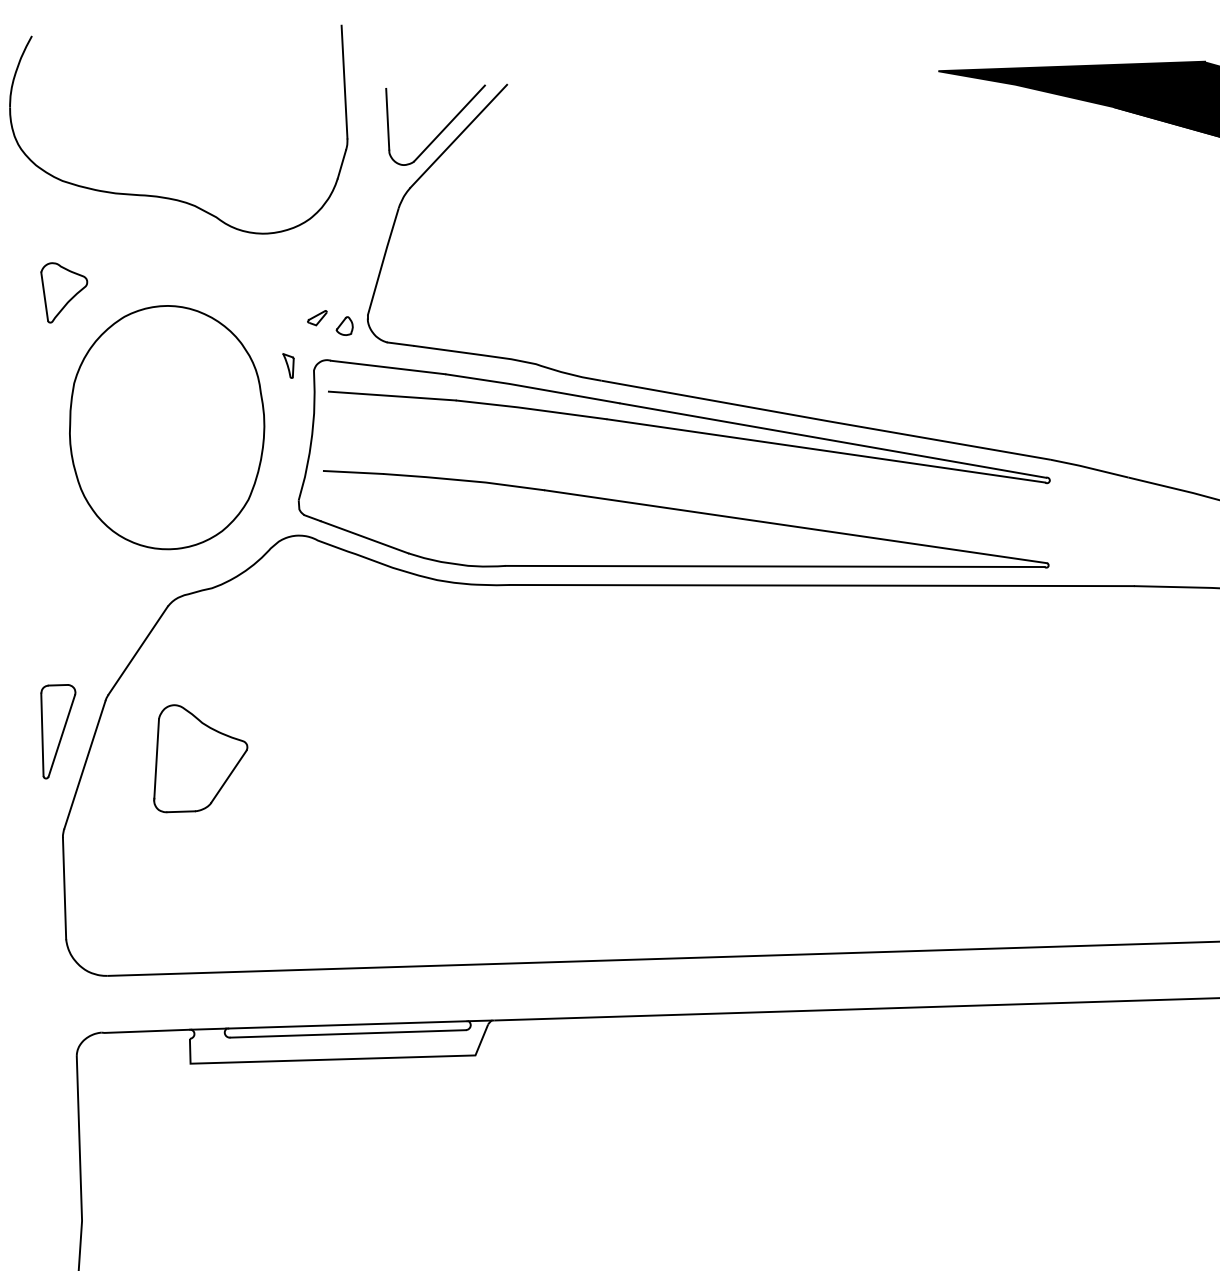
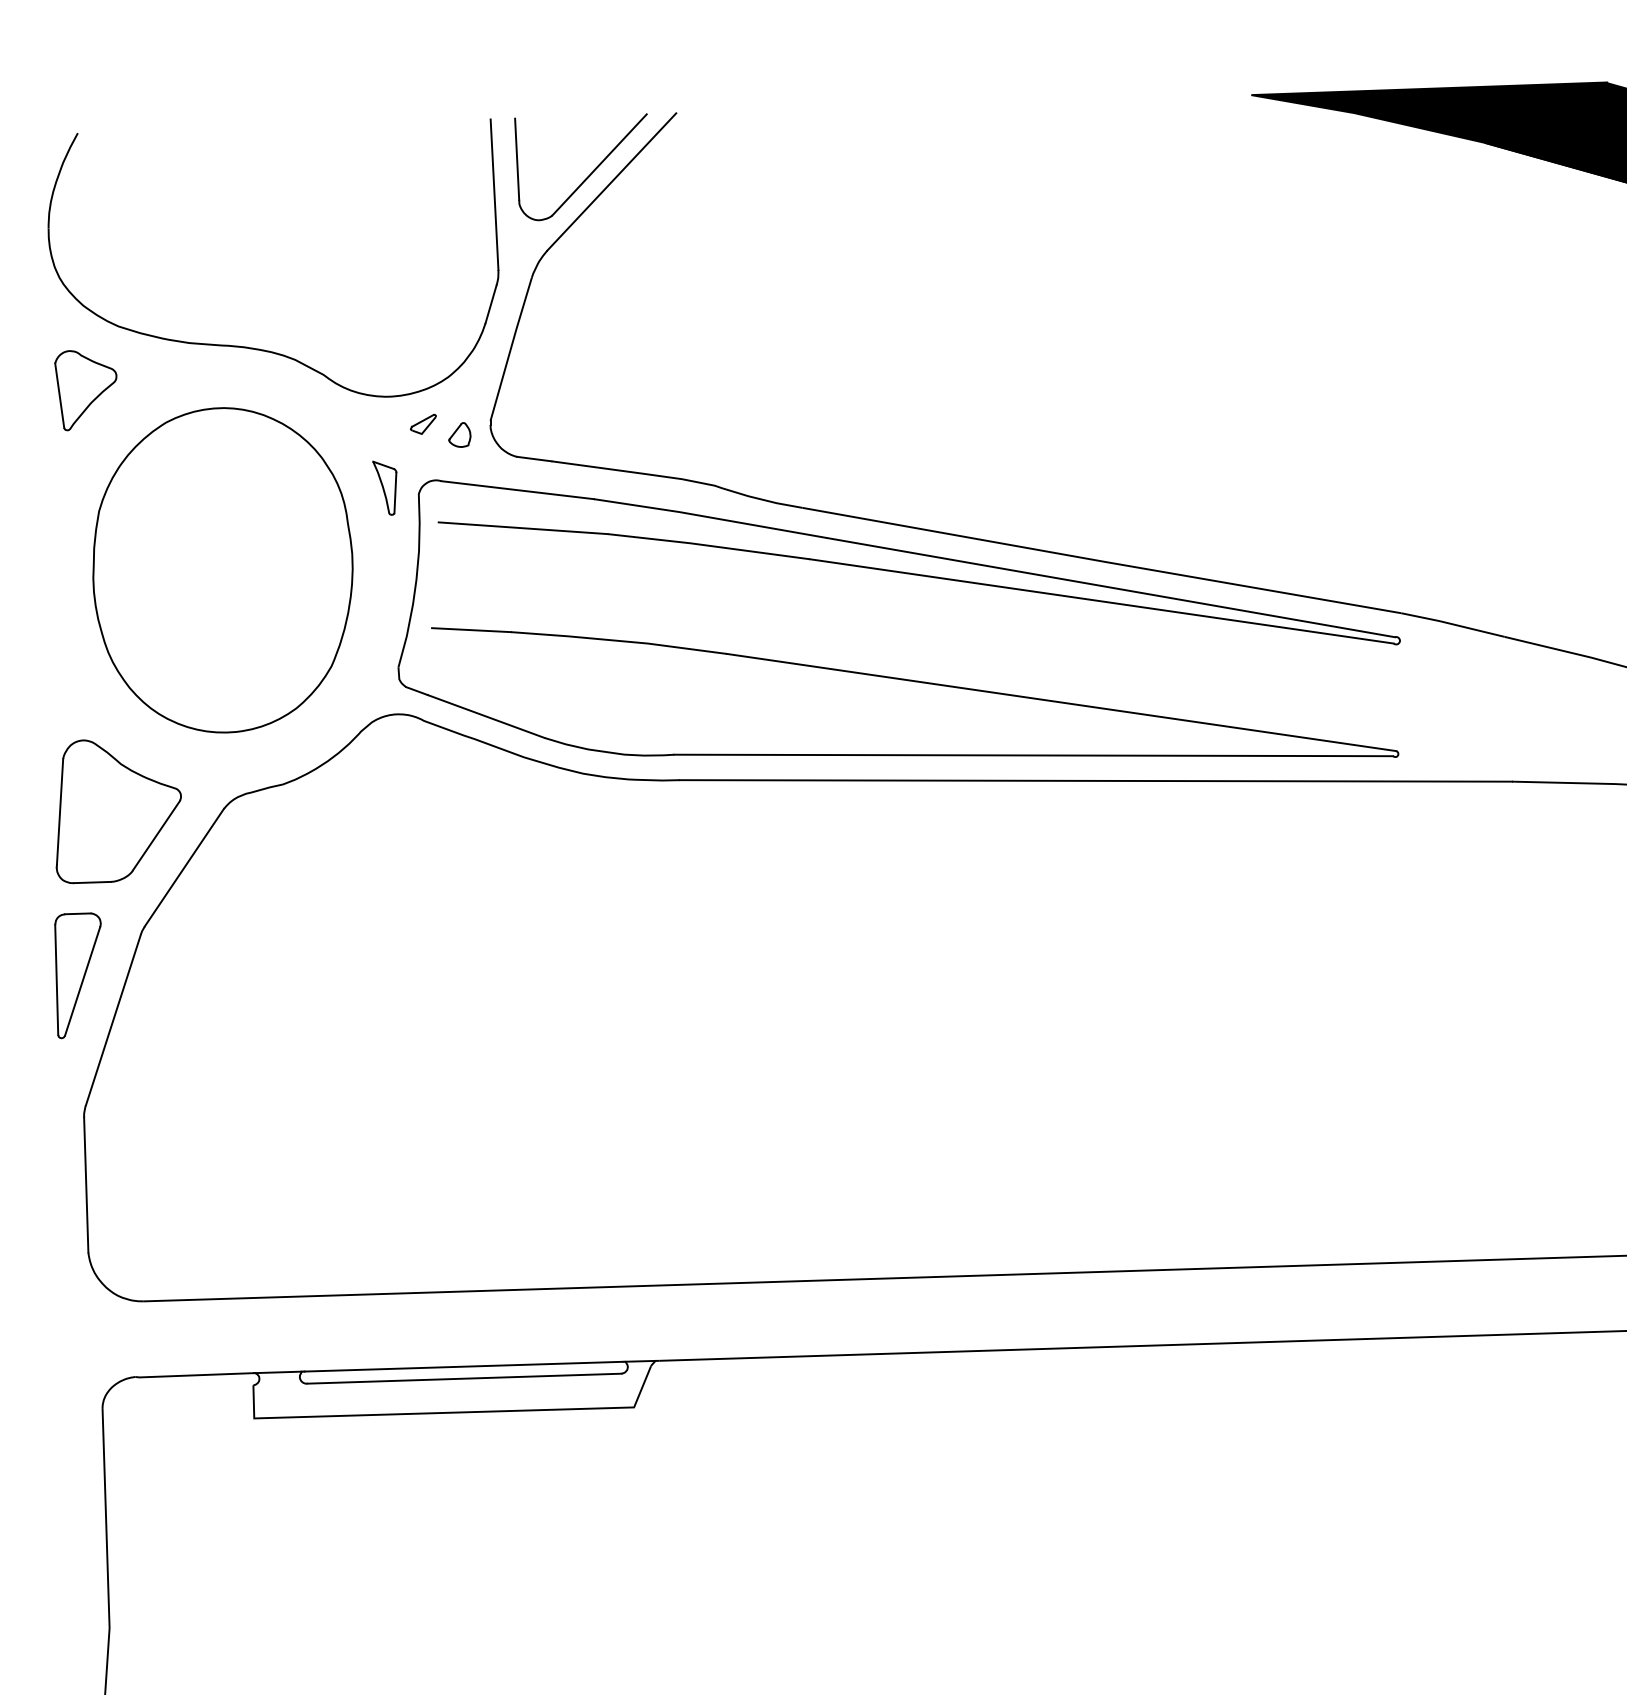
part: (168, 197) -> (259, 348), moved
part: (288, 365) -> (384, 487), size x1.67
part: (200, 758) -> (118, 811), moved

